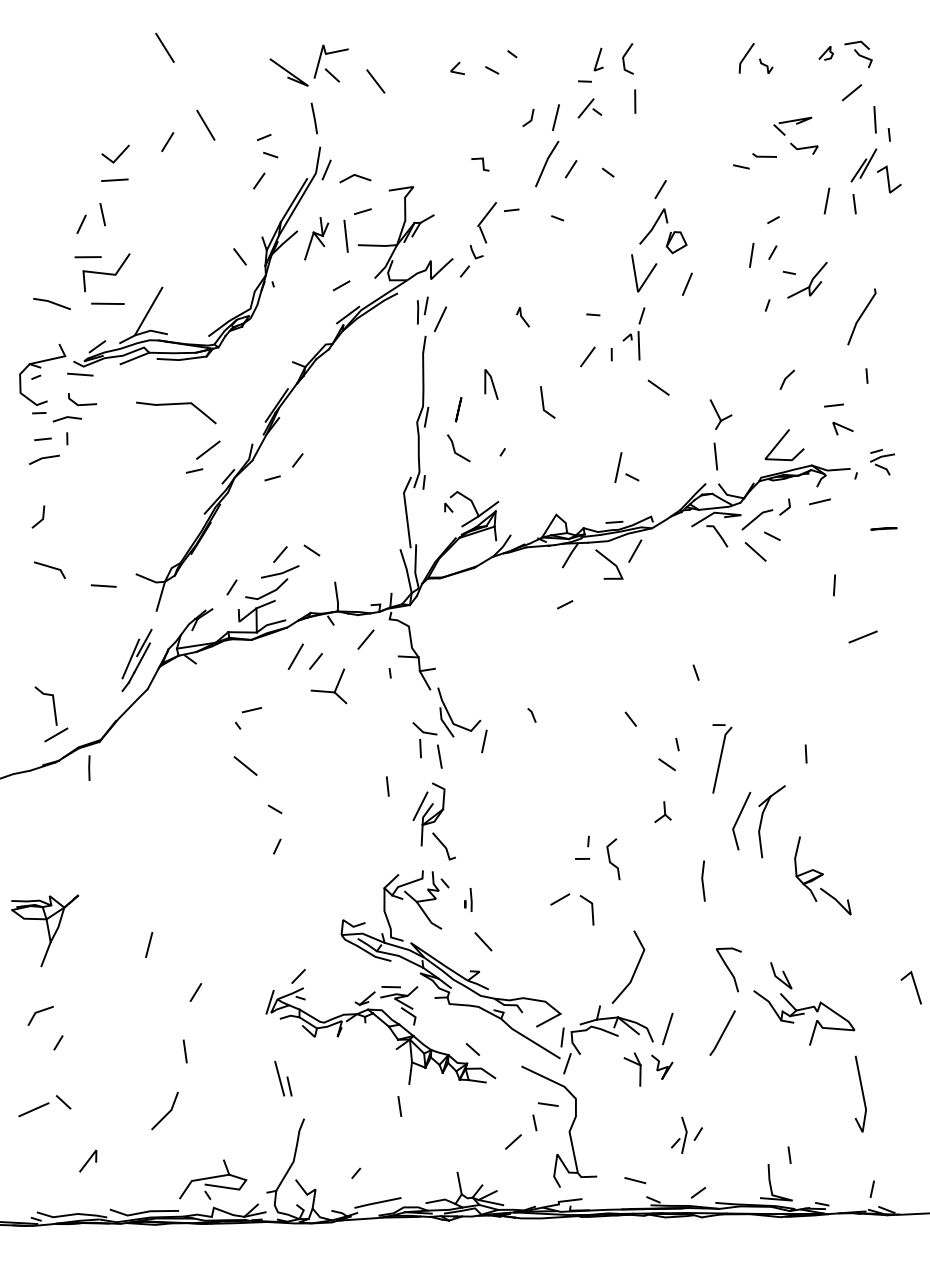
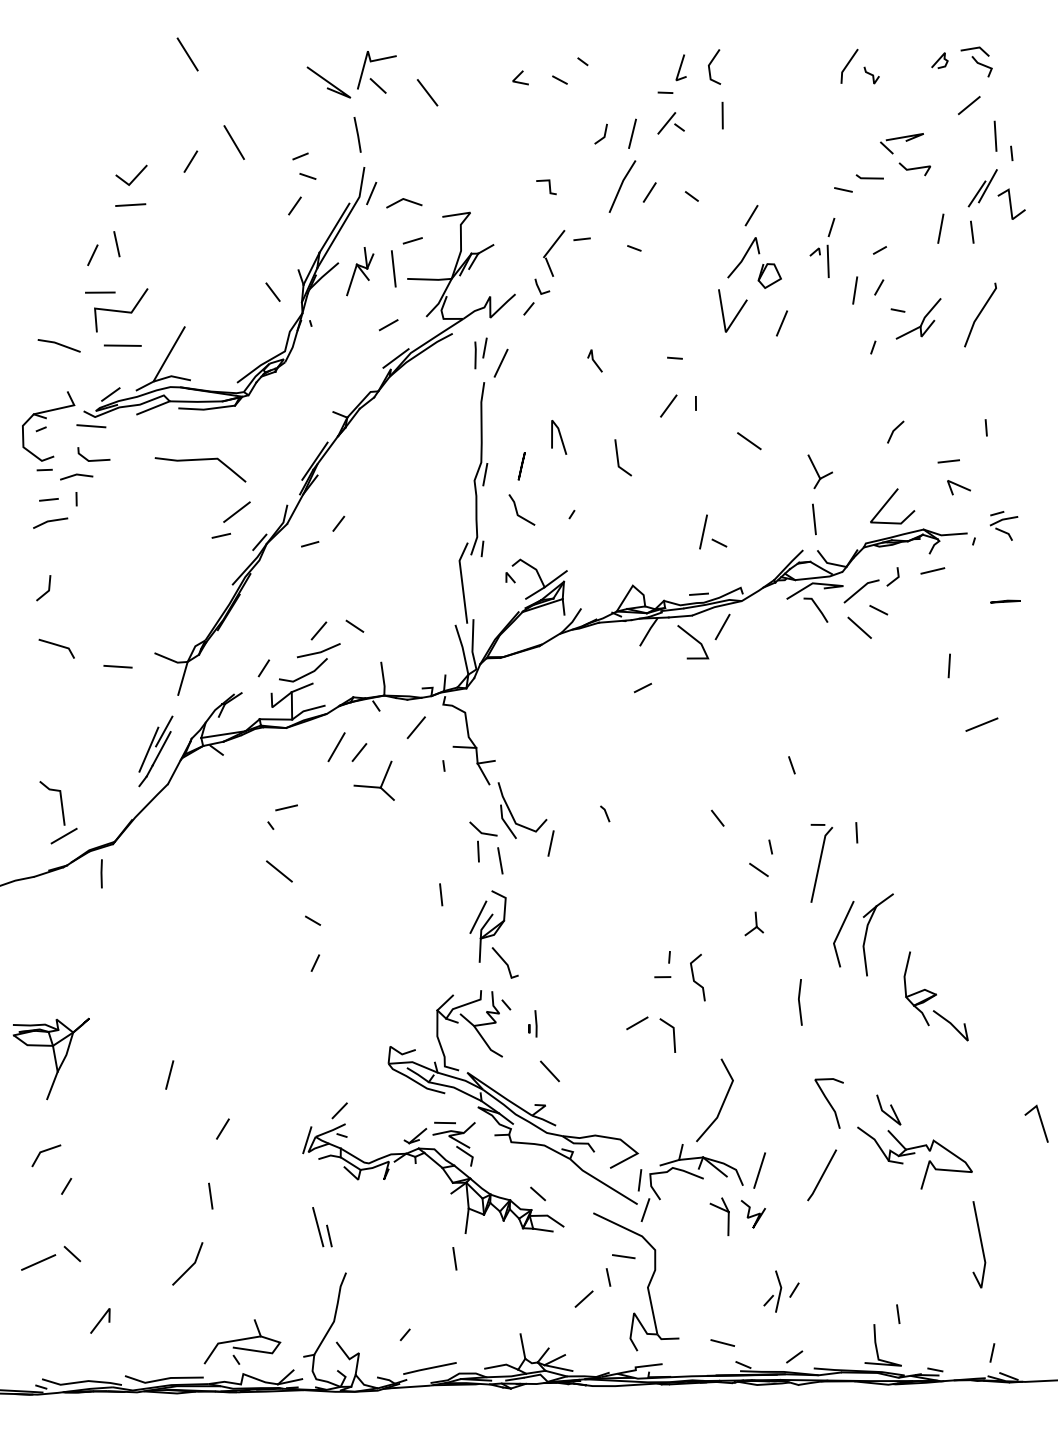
line: (861, 316) -> (980, 314), moved
part: (633, 333) -> (821, 247), moved
line: (805, 753) -> (856, 832), moved

